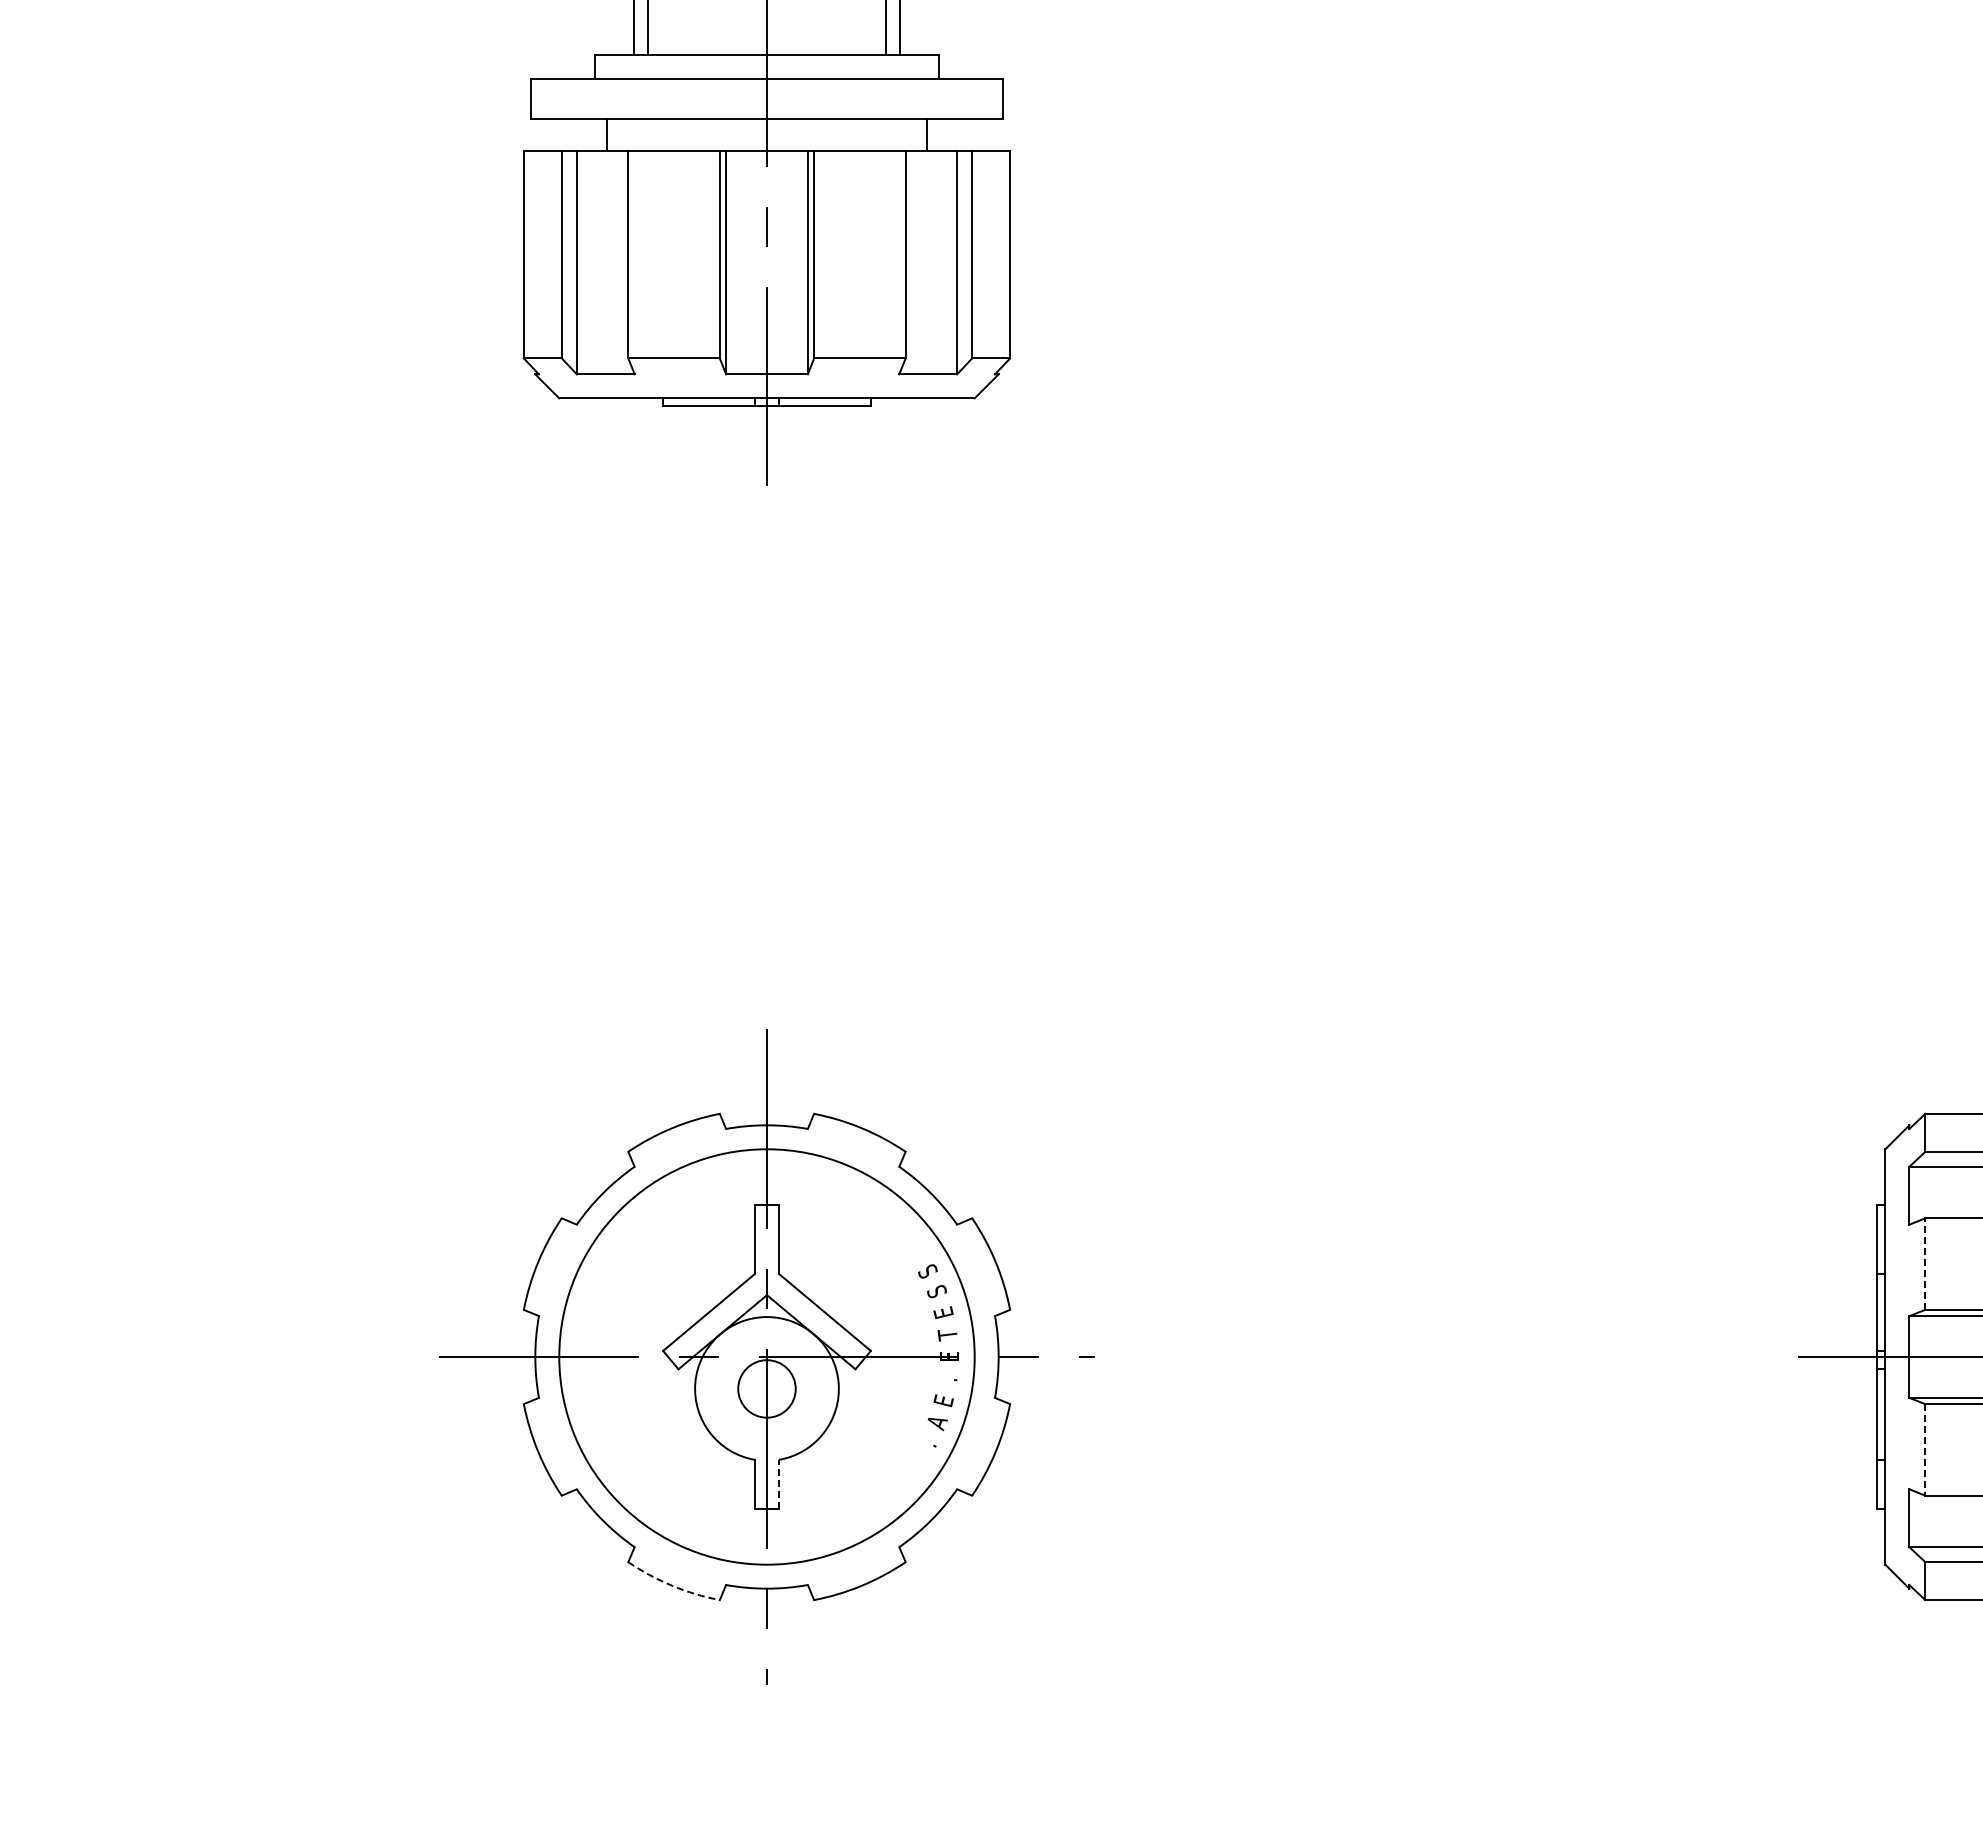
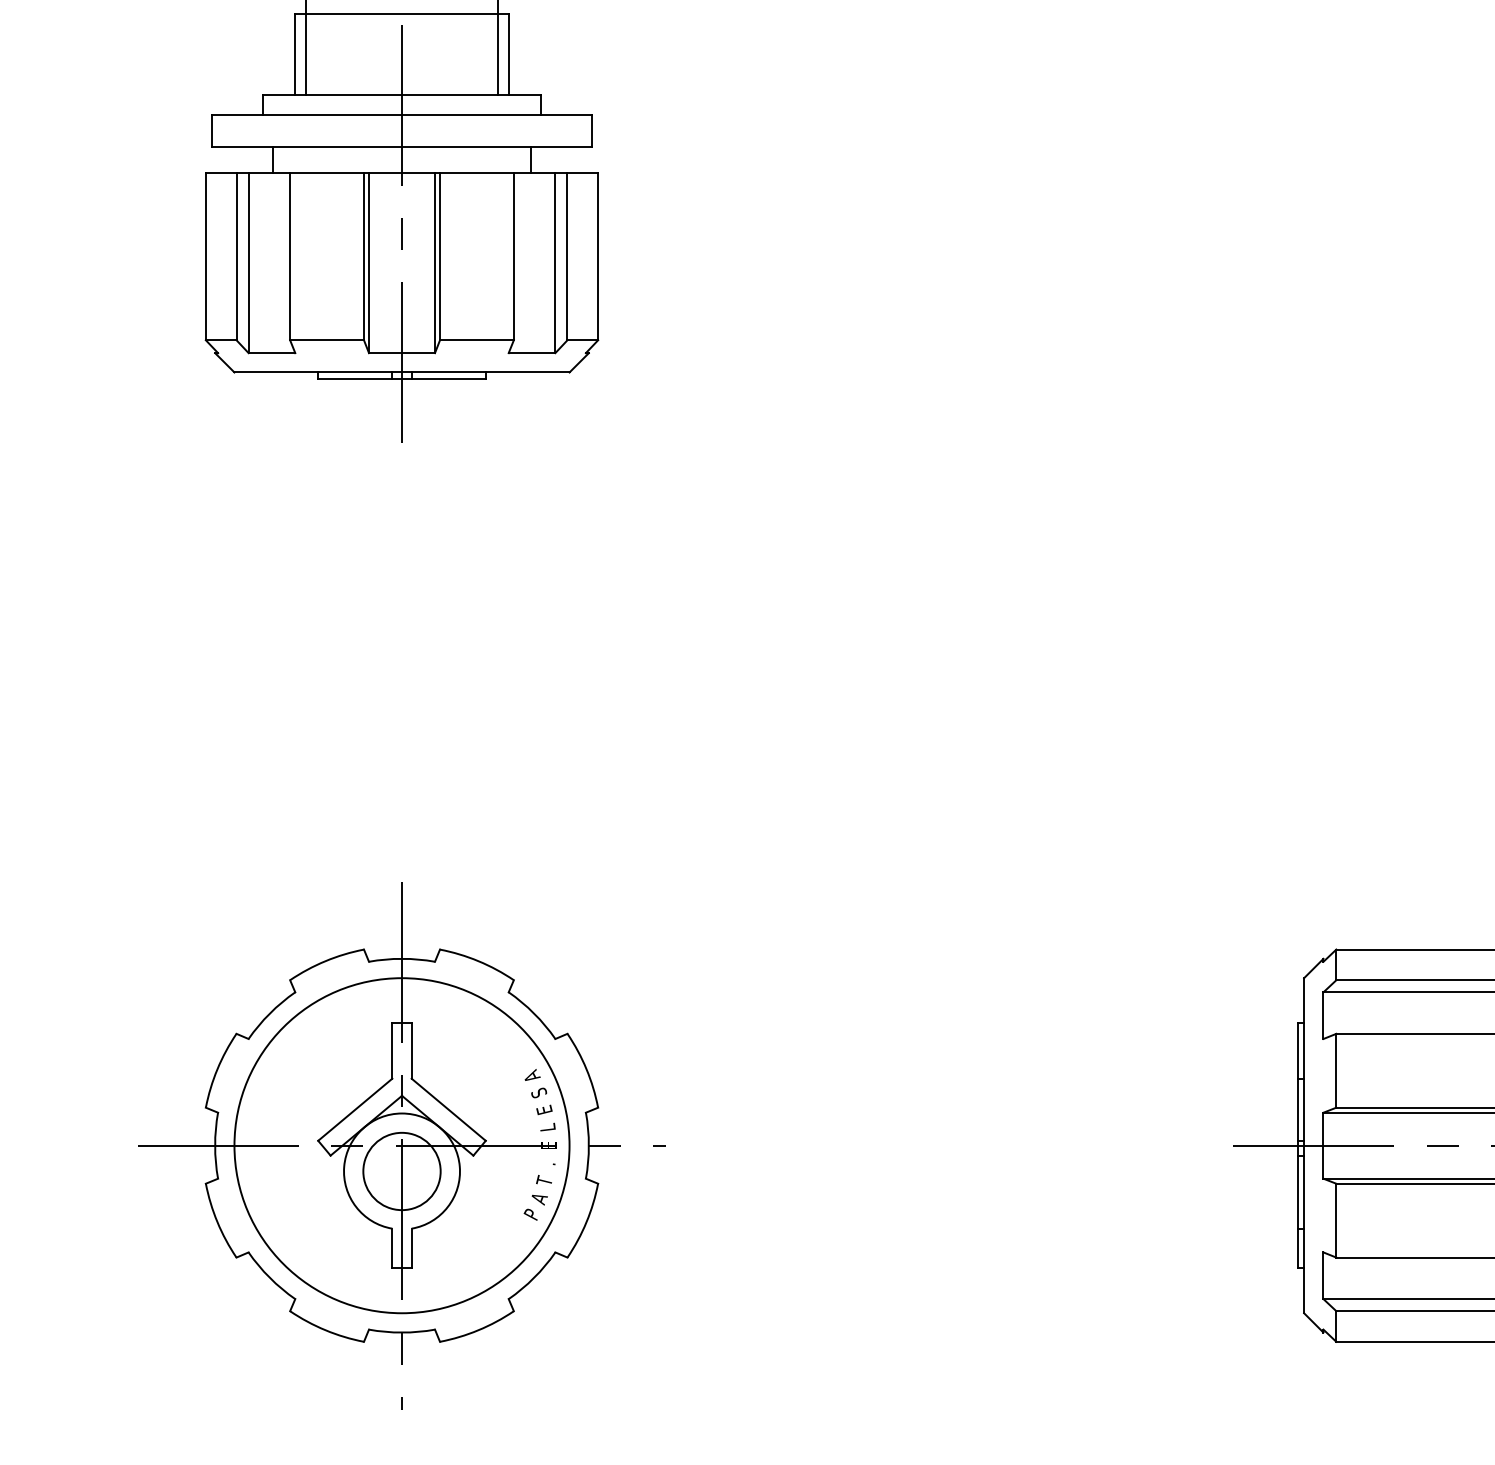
line: (1925, 1264) -> (1336, 1071), dashed -> solid
text: (928, 1269) -> (532, 1075), S -> A
text: (947, 1334) -> (547, 1127), T -> L
circle: (766, 1388) -> (401, 1171), size x1.67
text: (943, 1400) -> (544, 1180), E -> T
text: (926, 1442) -> (530, 1214), . -> P
line: (1925, 1449) -> (1336, 1220), dashed -> solid
line: (778, 1483) -> (411, 1247), dashed -> solid
arc: (672, 1585) -> (325, 1330), dashed -> solid

